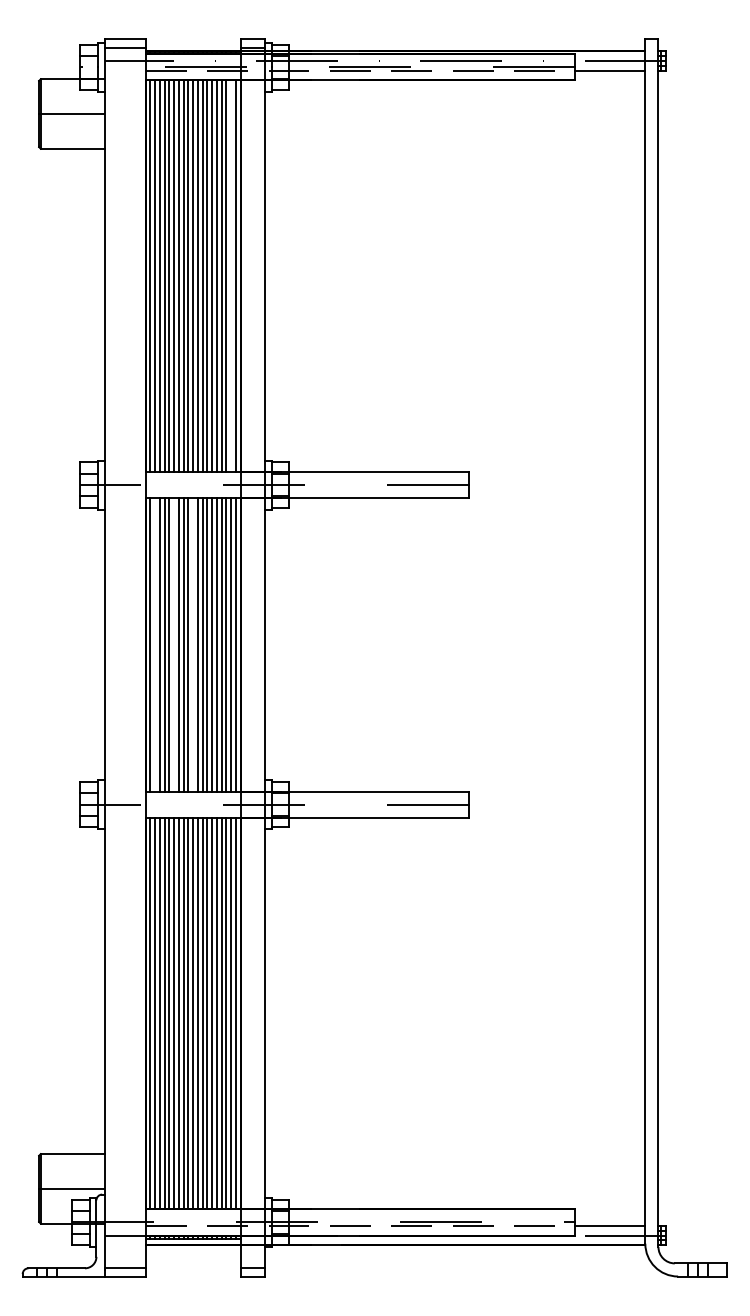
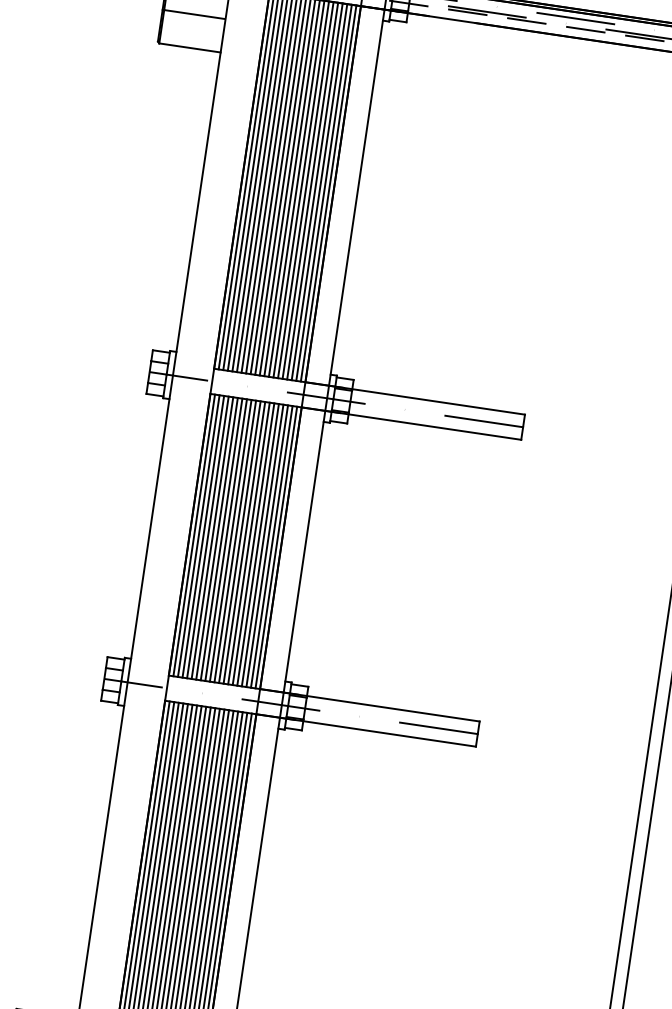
line: (231, 276) -> (324, 193), added
line: (155, 644) -> (199, 535), added
line: (174, 644) -> (217, 538), added
line: (193, 644) -> (235, 541), added

